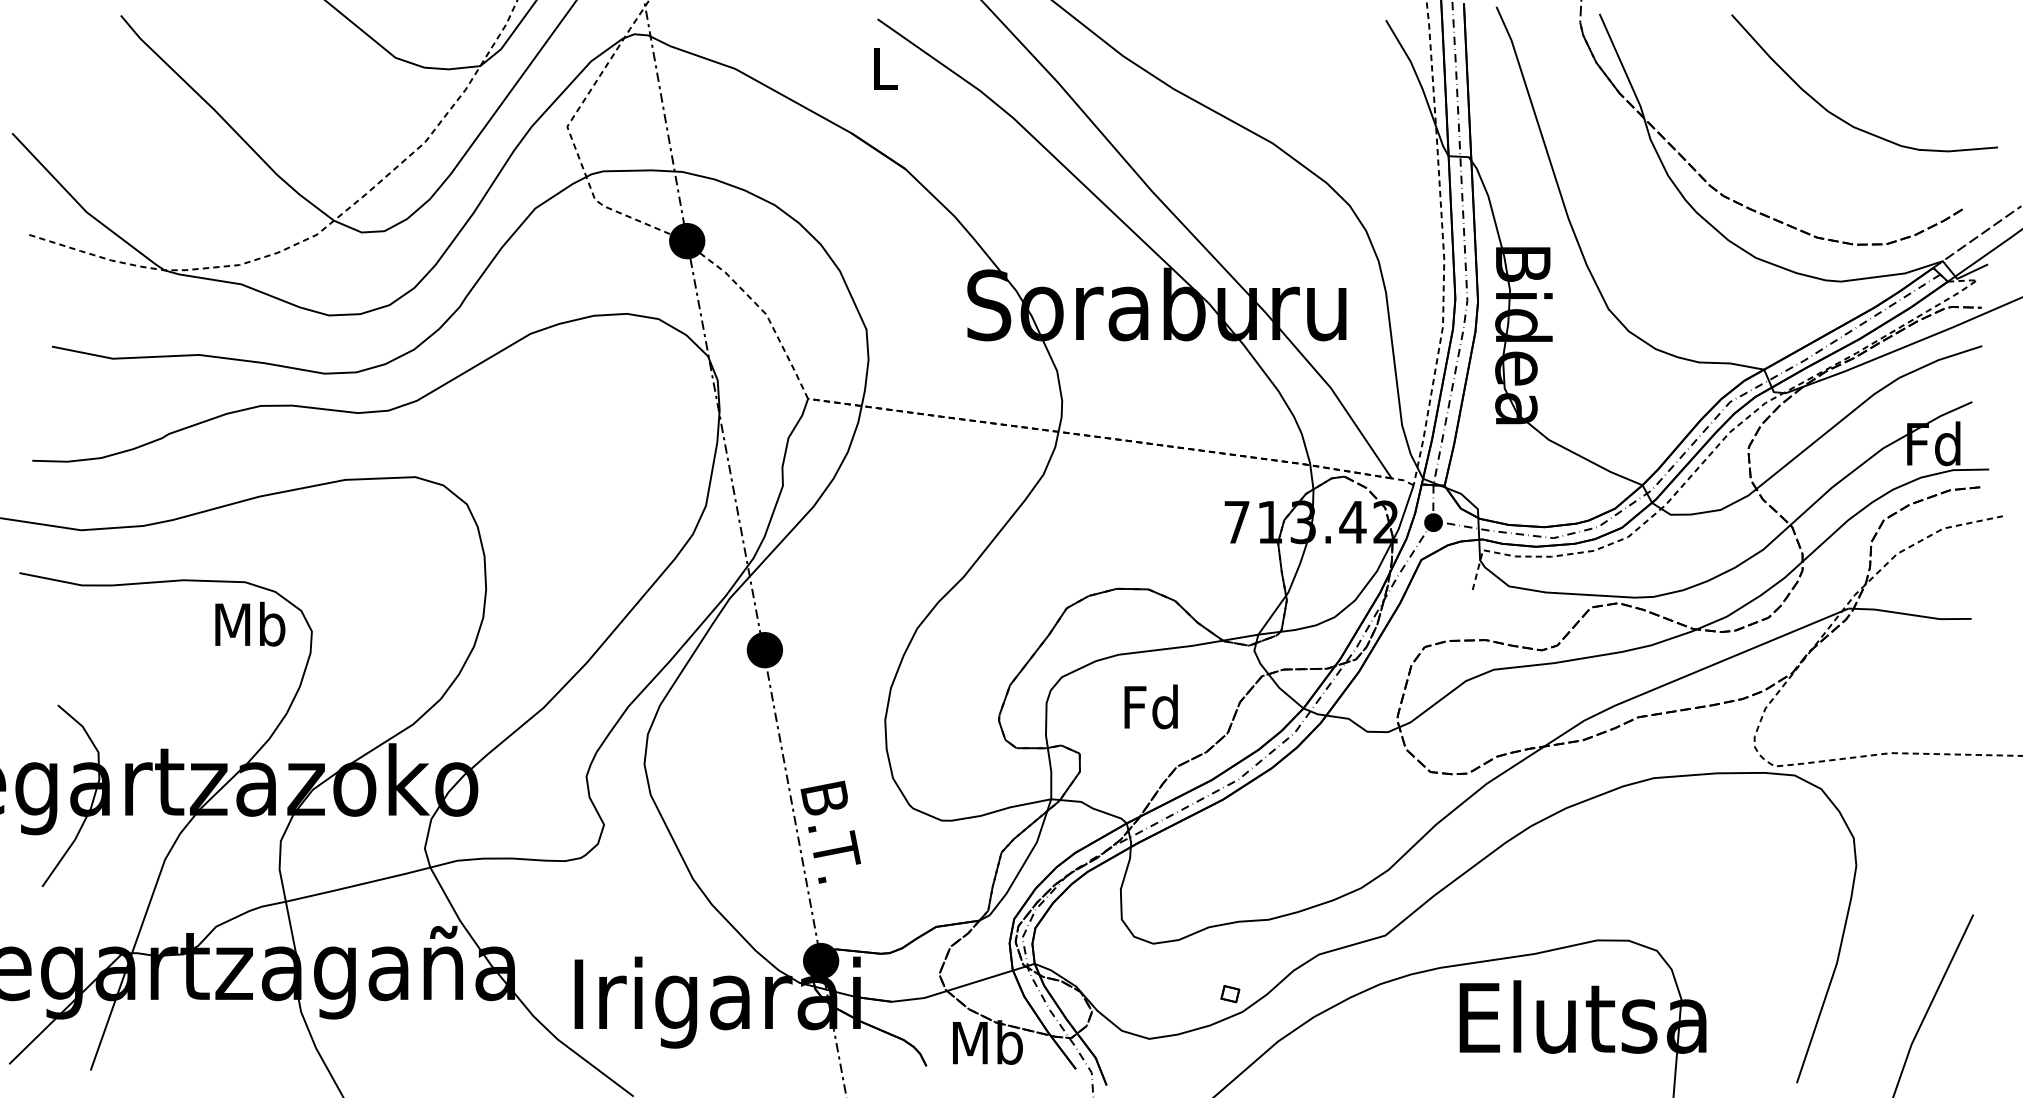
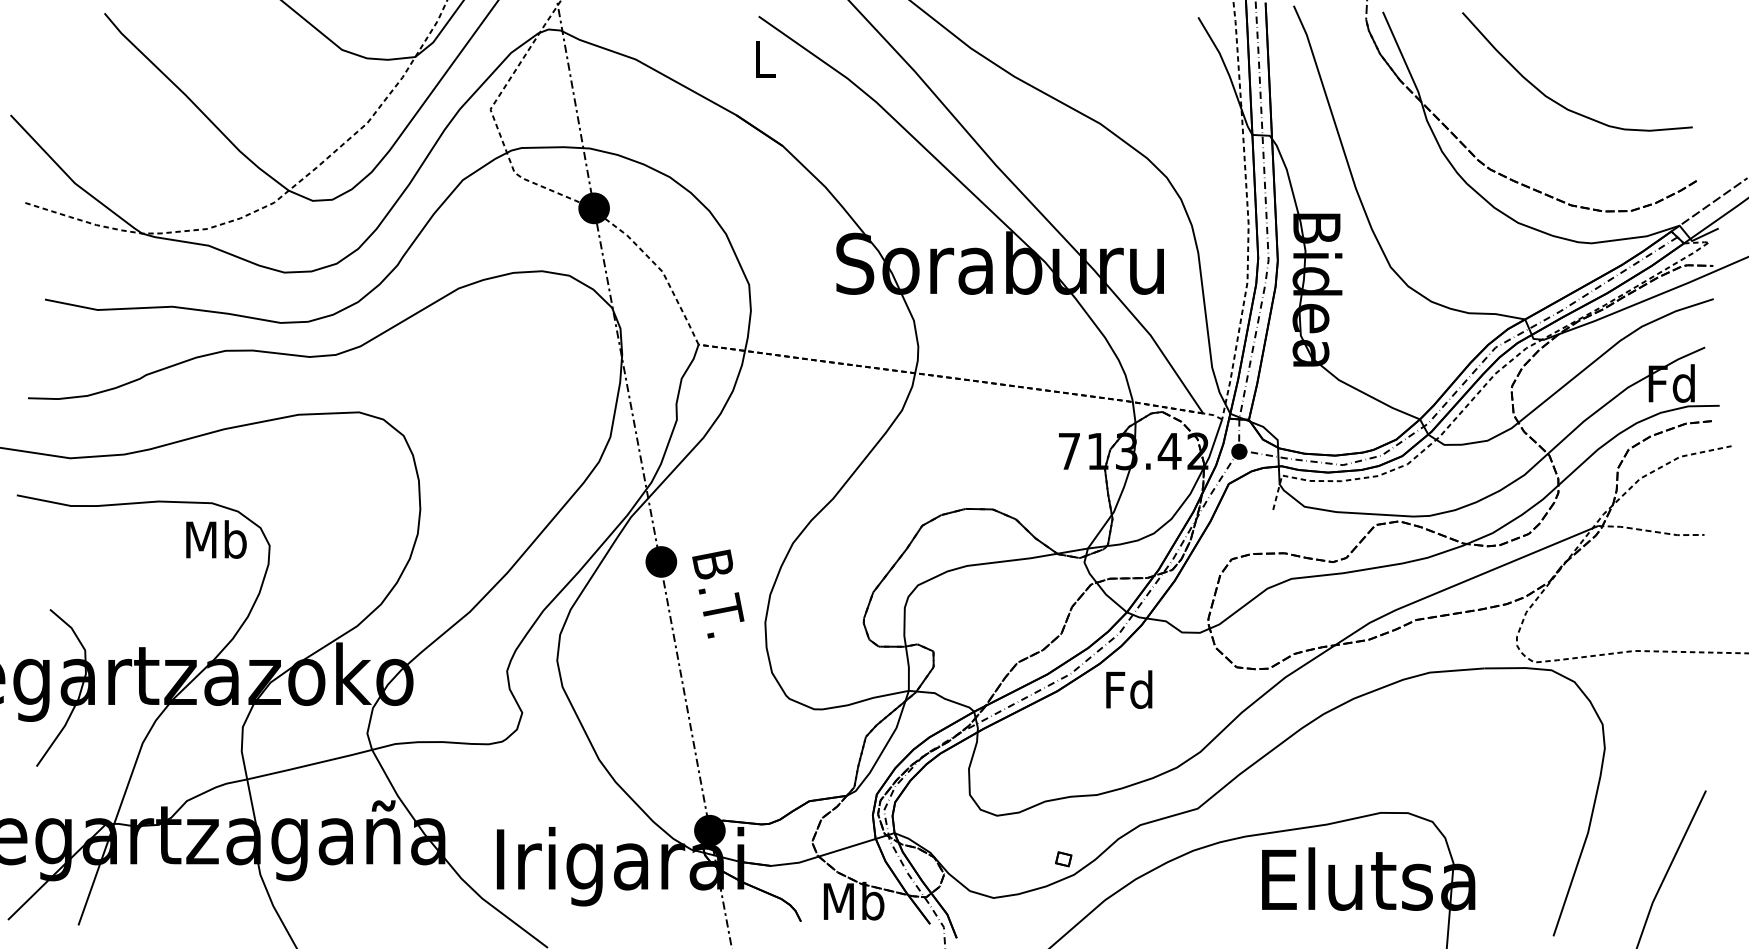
curve: (1840, 117) -> (1556, 101), moved
line: (1909, 614) -> (1650, 531), solid -> dashed
text: (1150, 706) -> (1128, 689), moved
text: (830, 831) -> (718, 593), moved

